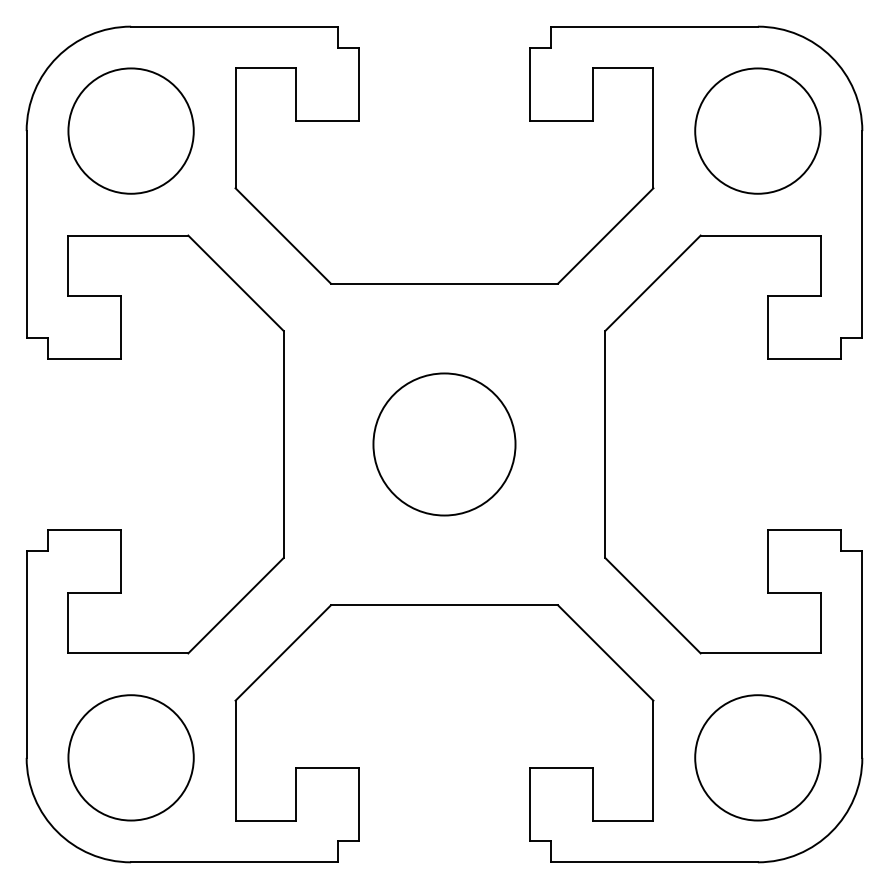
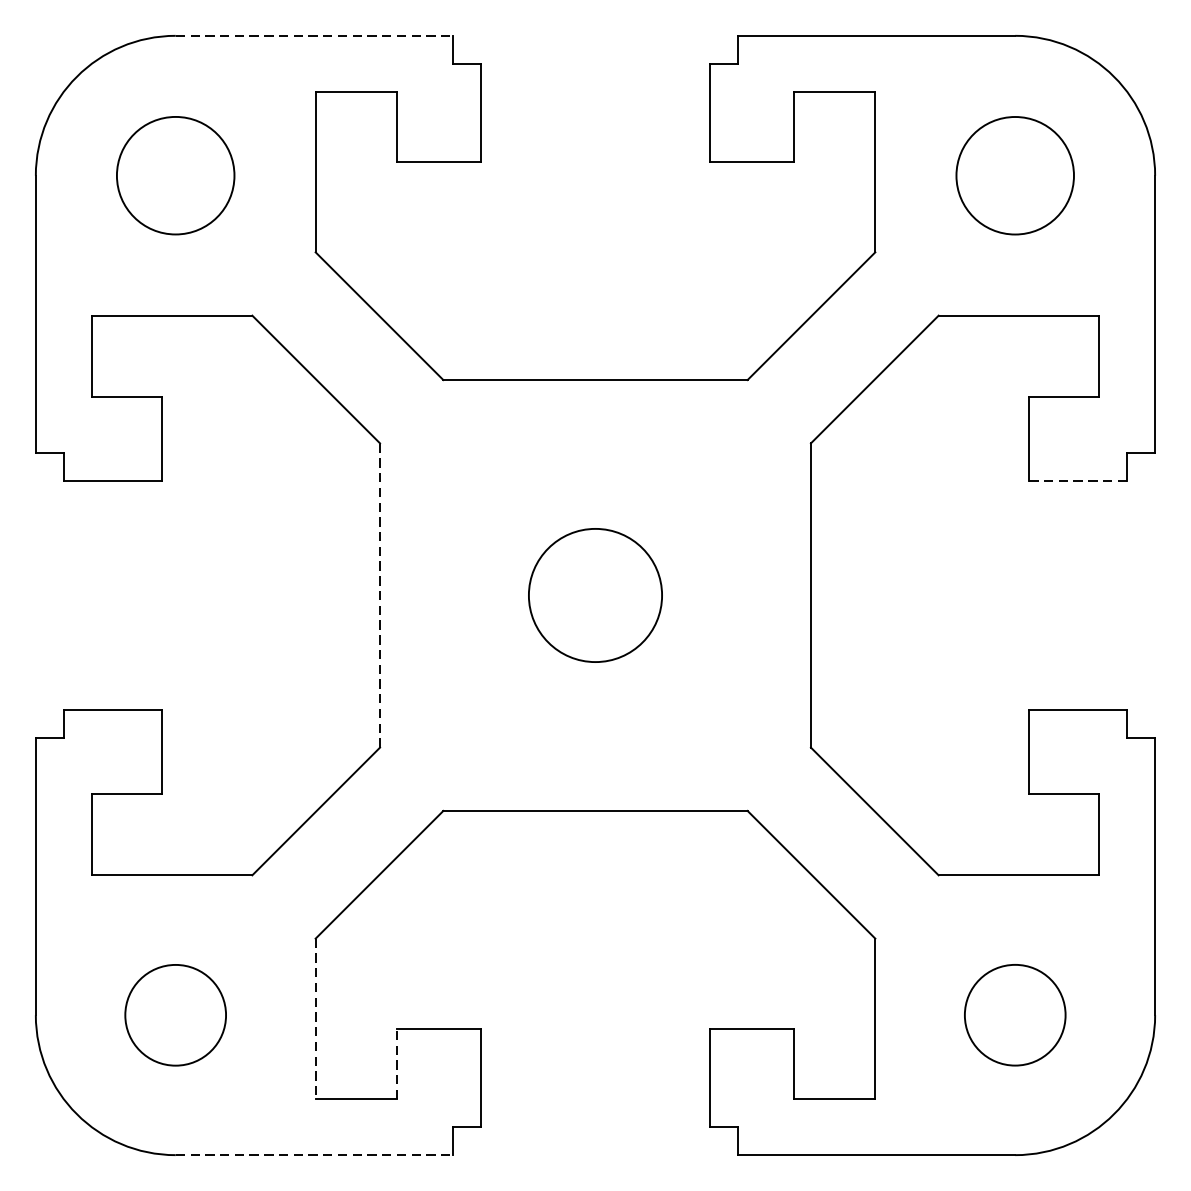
line: (235, 26) -> (315, 35), solid -> dashed
circle: (130, 130) -> (174, 174), size x0.7
circle: (757, 130) -> (1014, 174), size x0.7
line: (804, 358) -> (1077, 480), solid -> dashed
line: (283, 444) -> (379, 595), solid -> dashed
circle: (444, 444) -> (595, 595), size x0.7
circle: (130, 757) -> (174, 1014), size x0.6
circle: (757, 757) -> (1014, 1014), size x0.6
line: (235, 760) -> (315, 1018), solid -> dashed
line: (296, 793) -> (397, 1062), solid -> dashed
line: (235, 862) -> (315, 1155), solid -> dashed

